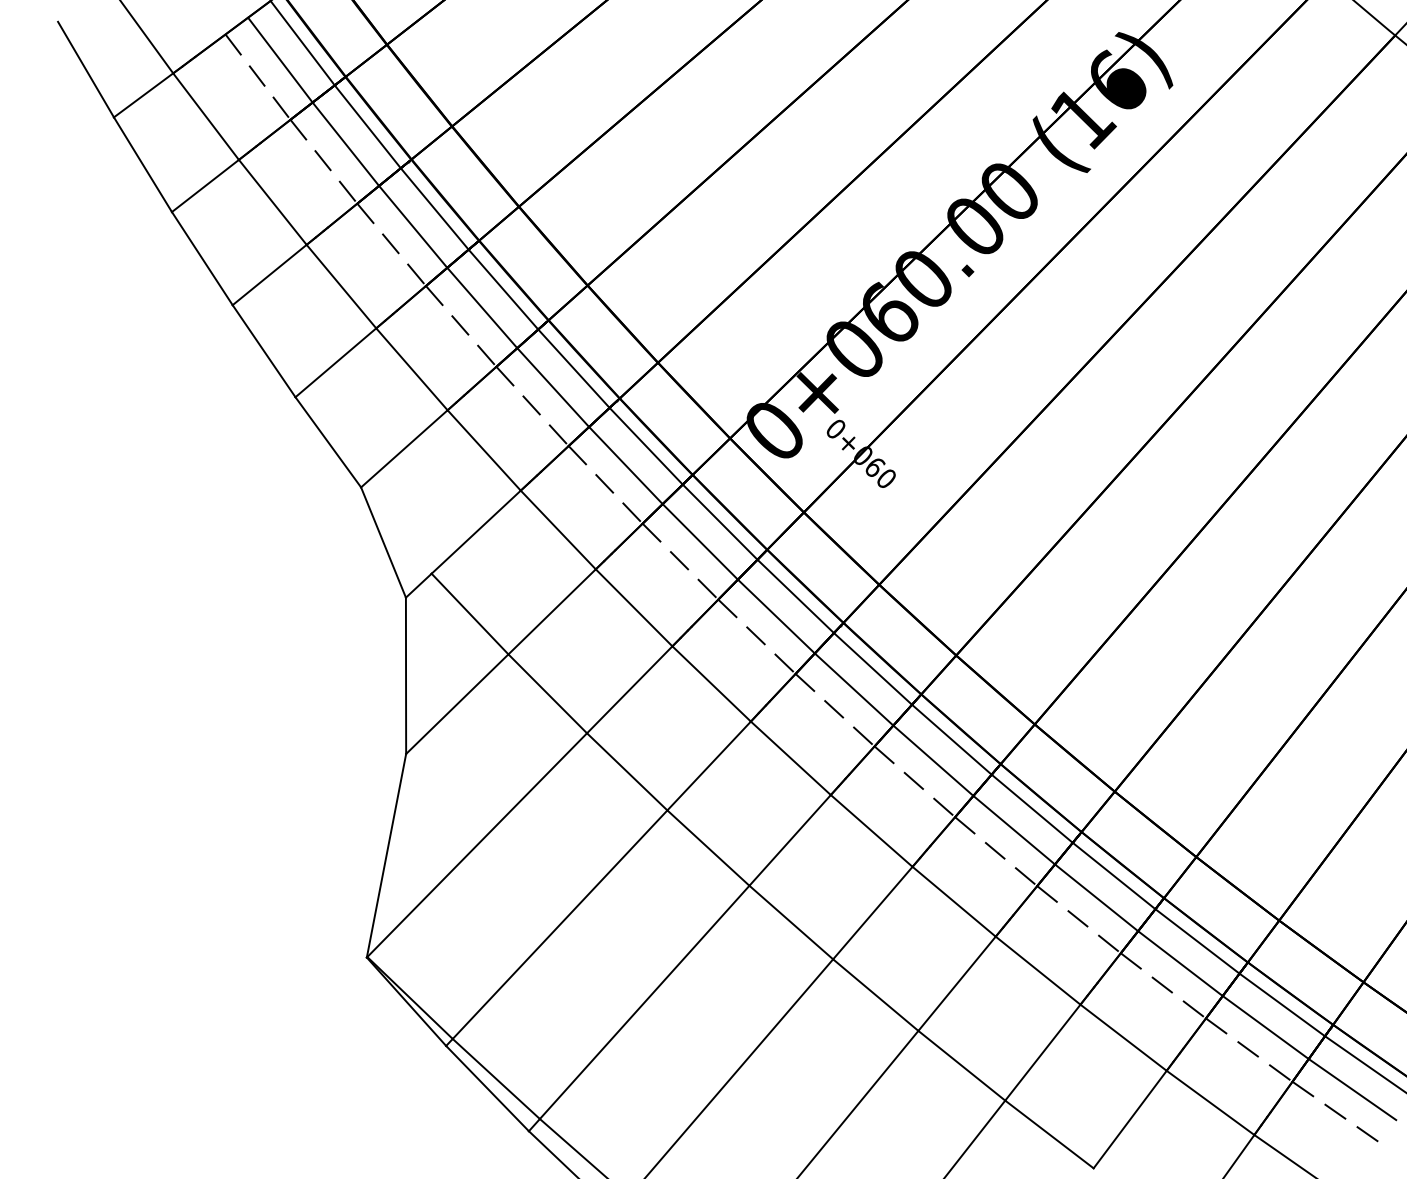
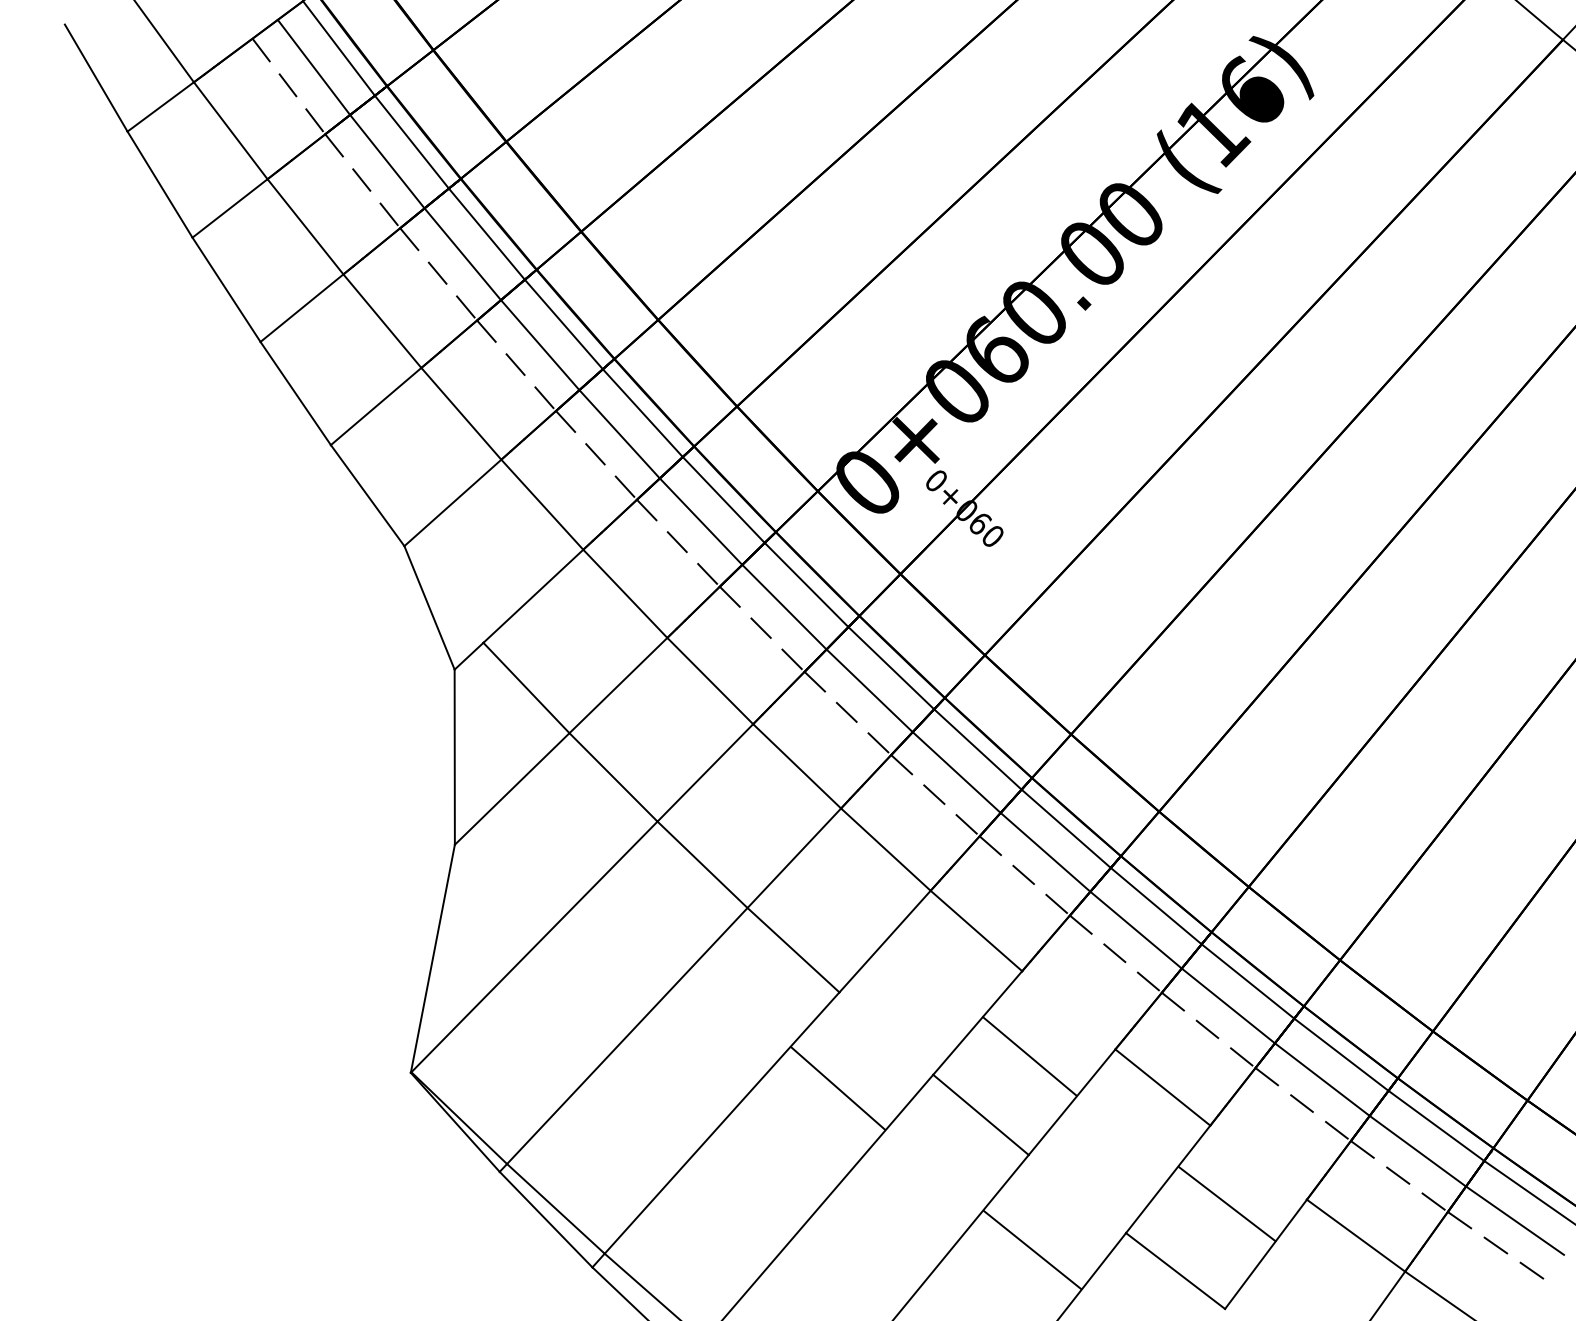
line: (953, 901) -> (1028, 1055), moved
line: (791, 922) -> (838, 1088), moved
line: (1123, 1037) -> (1227, 1203), moved
line: (961, 1065) -> (1032, 1249), moved

